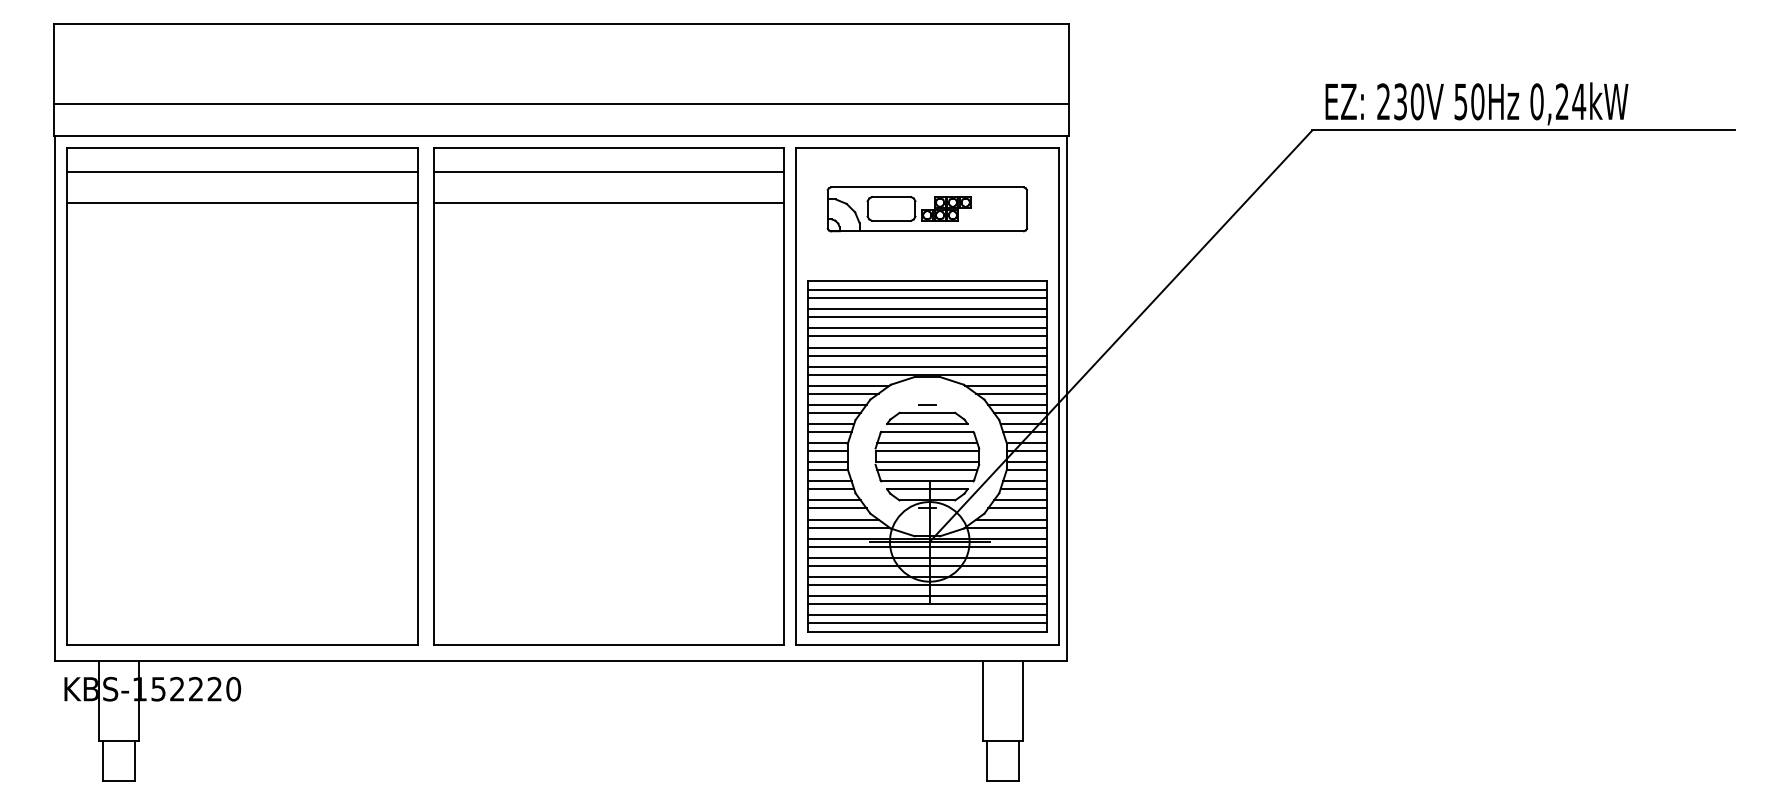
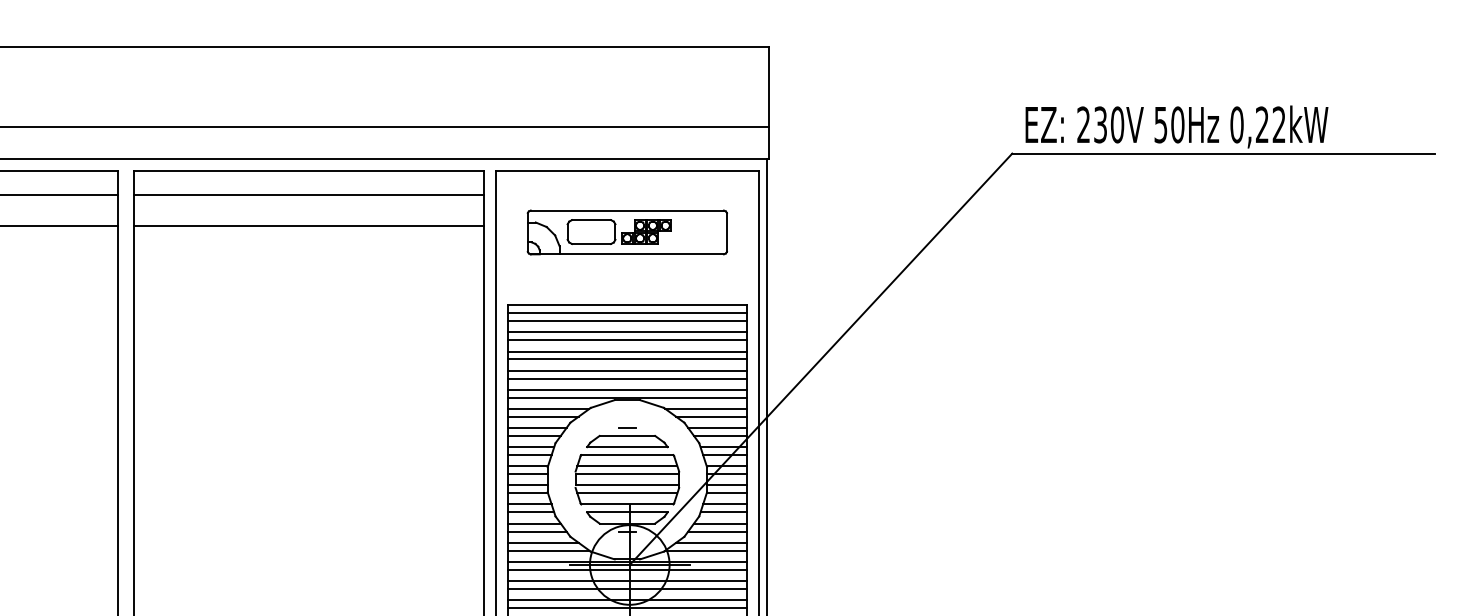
text: (1579, 101) -> (1279, 124), 0,24kW -> 0,22kW

